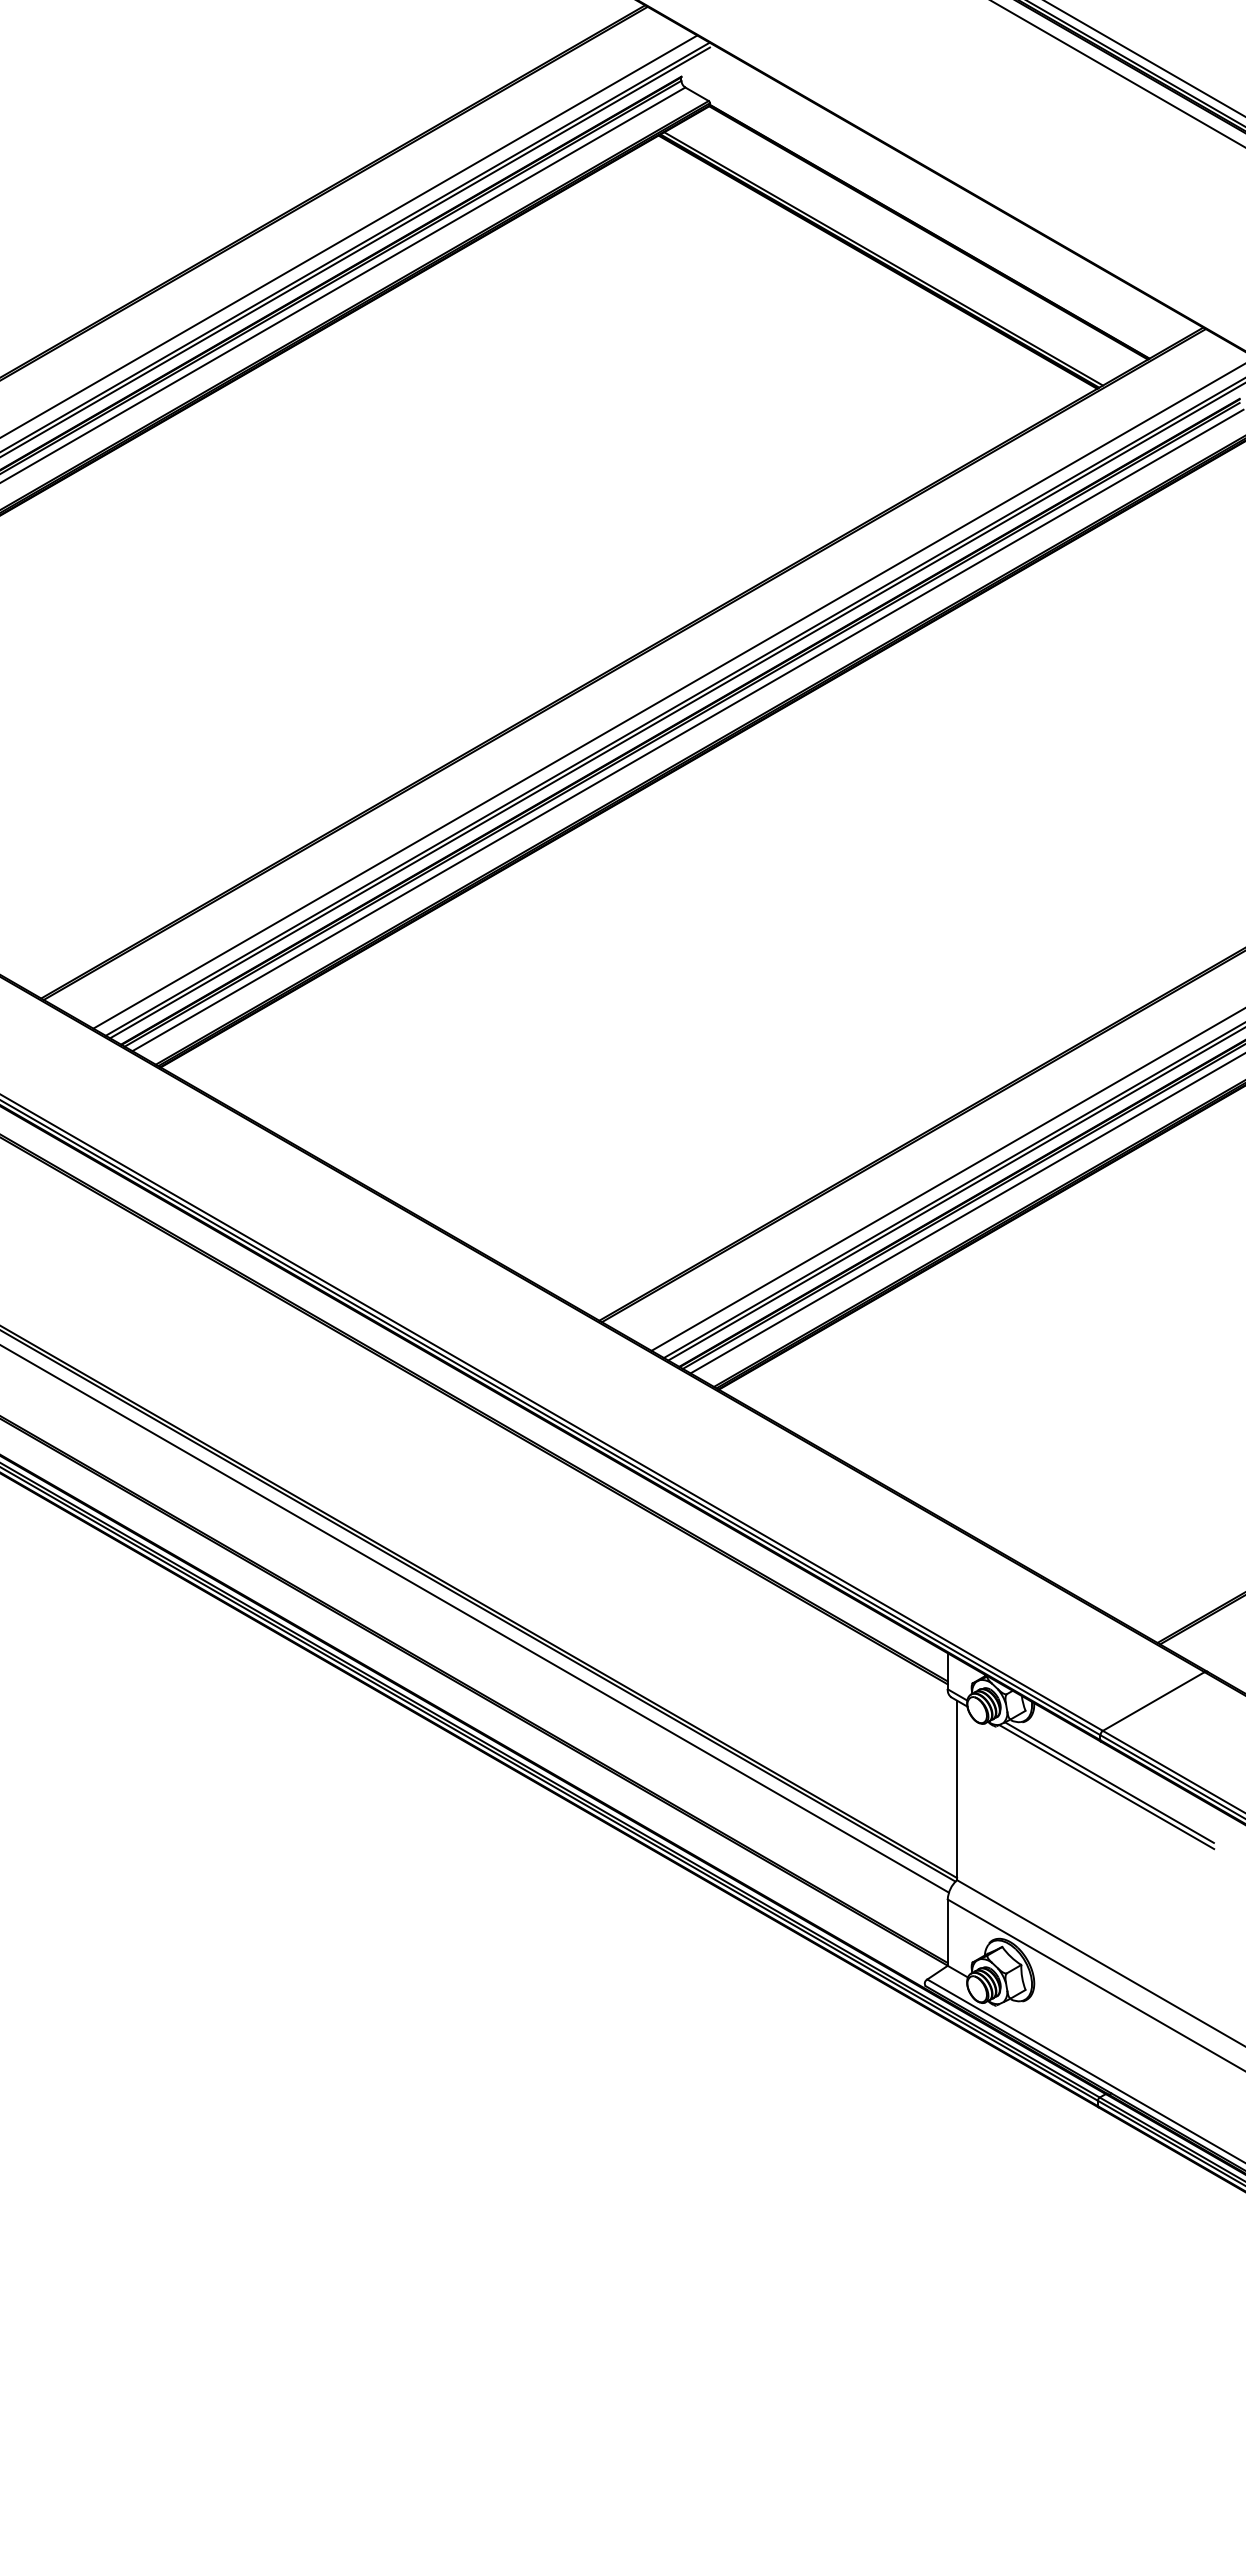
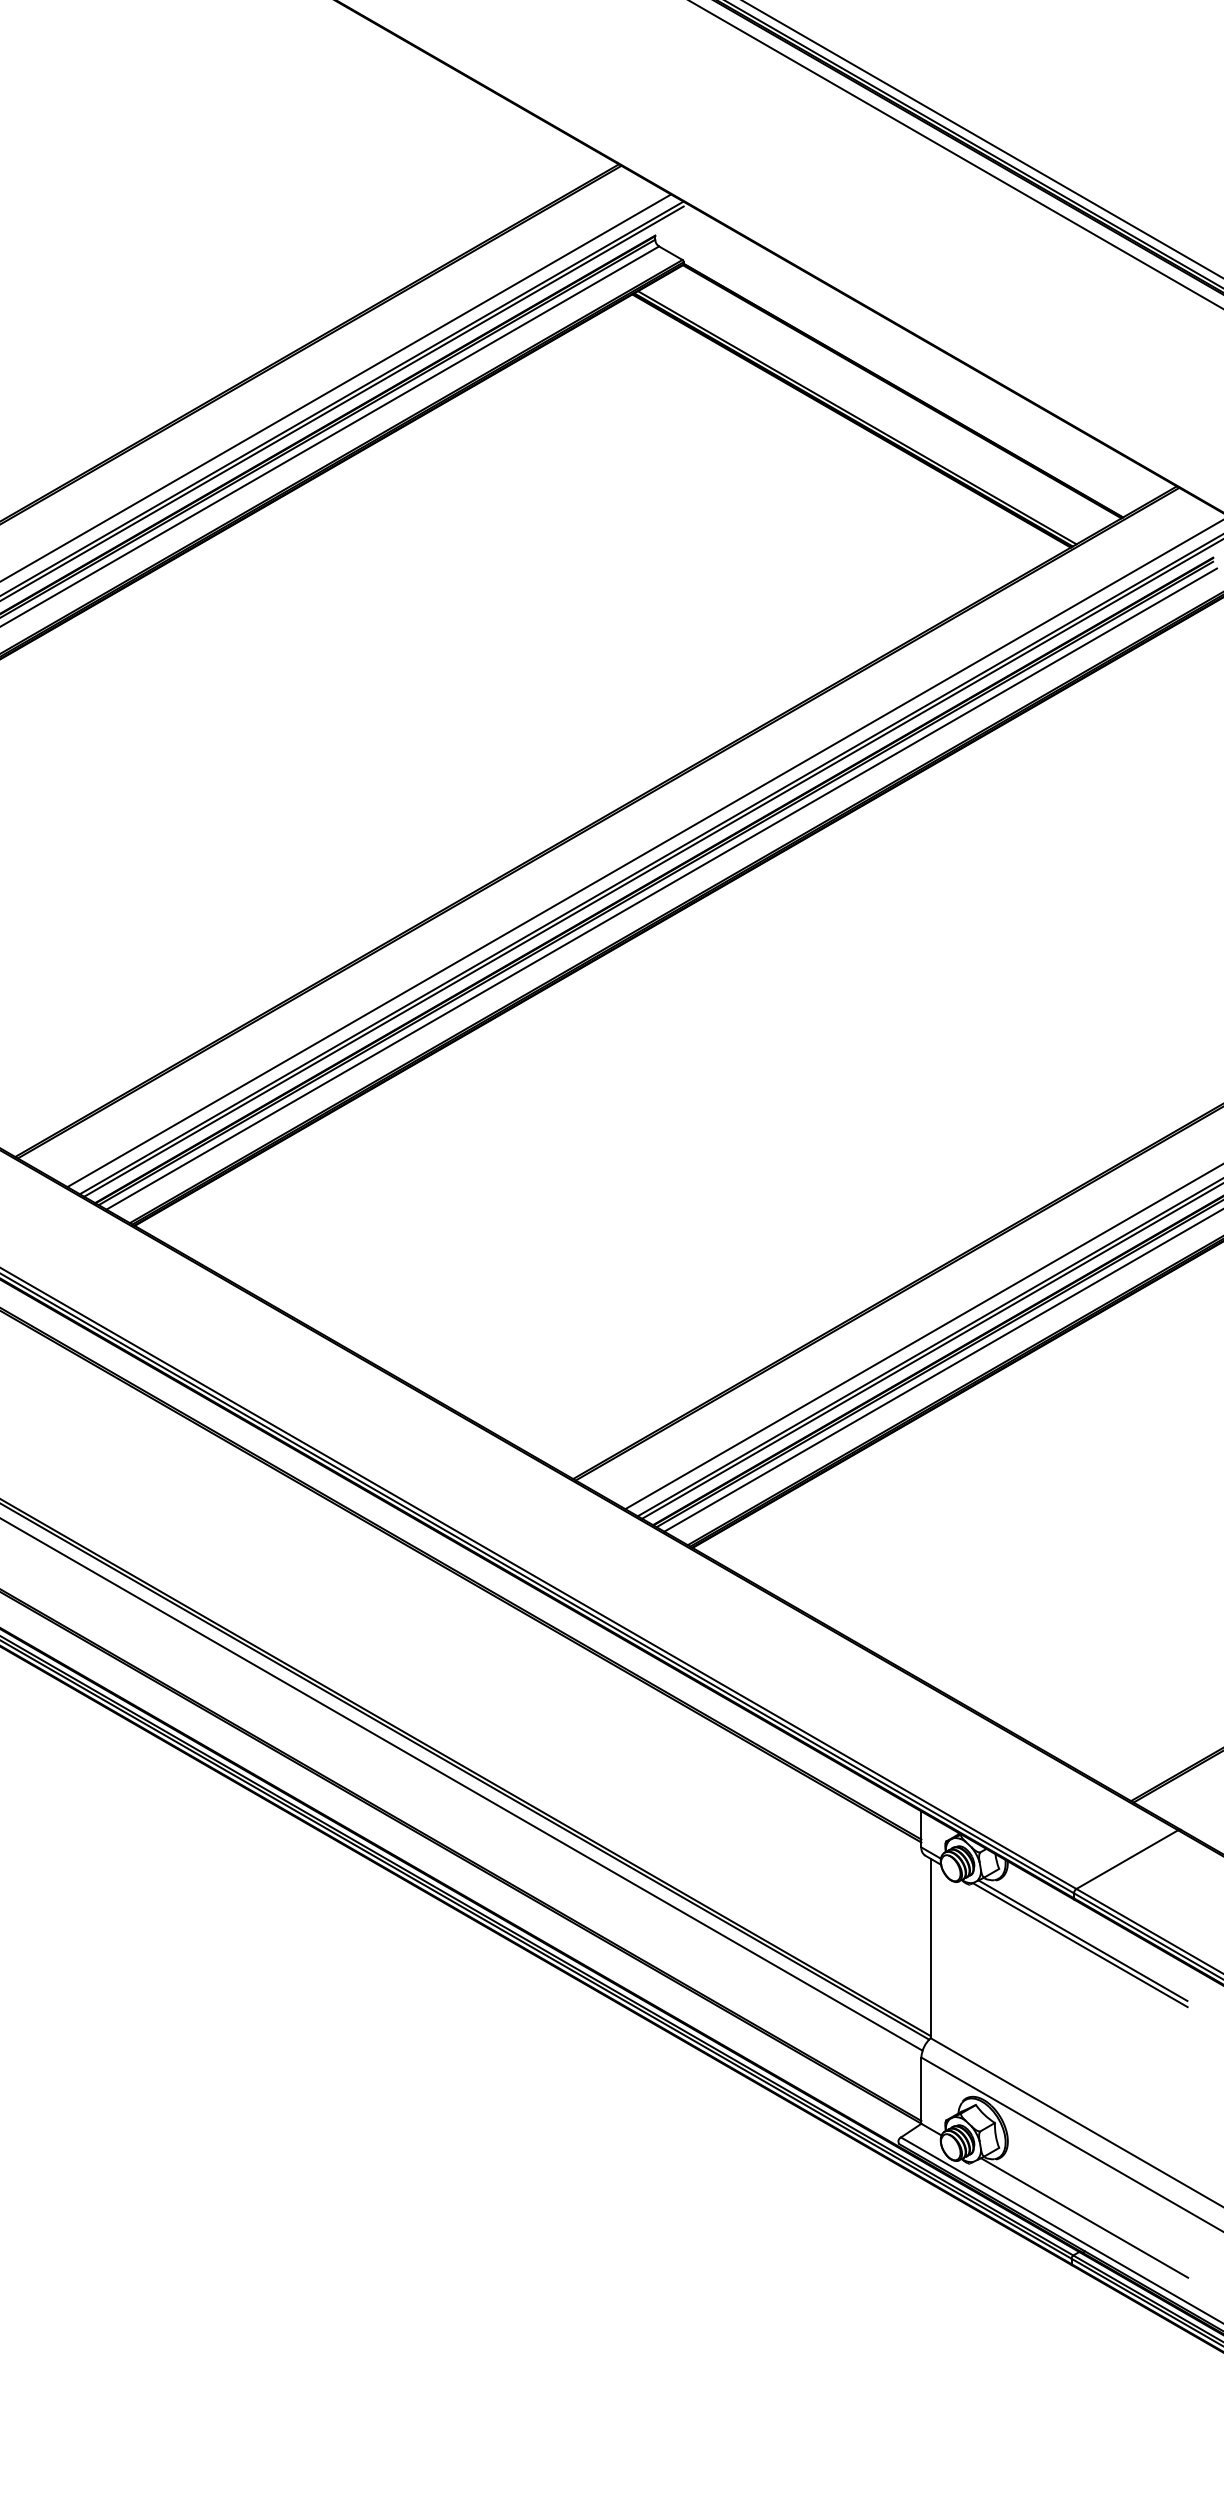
line: (1110, 2059) -> (1084, 2217), added

